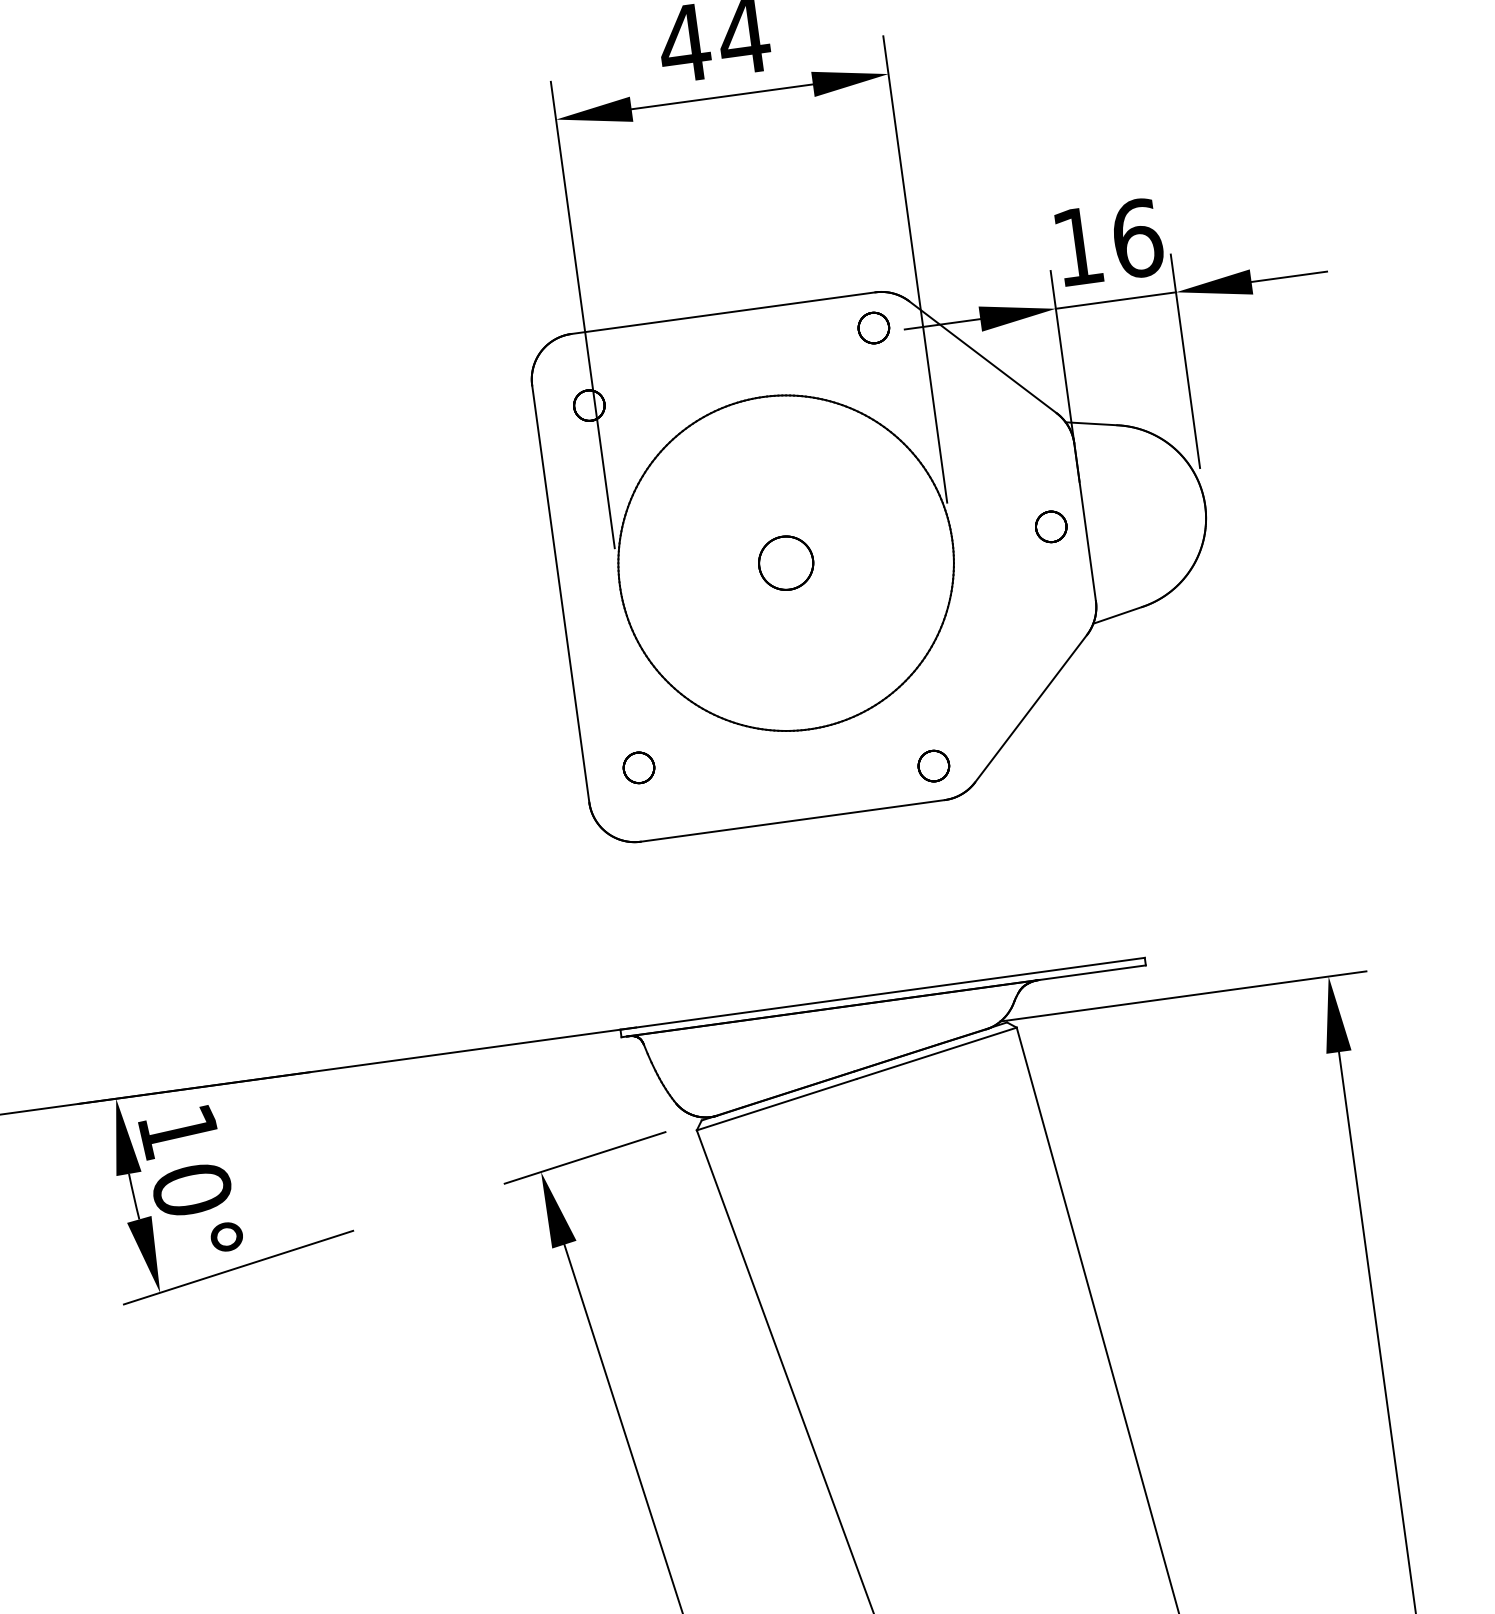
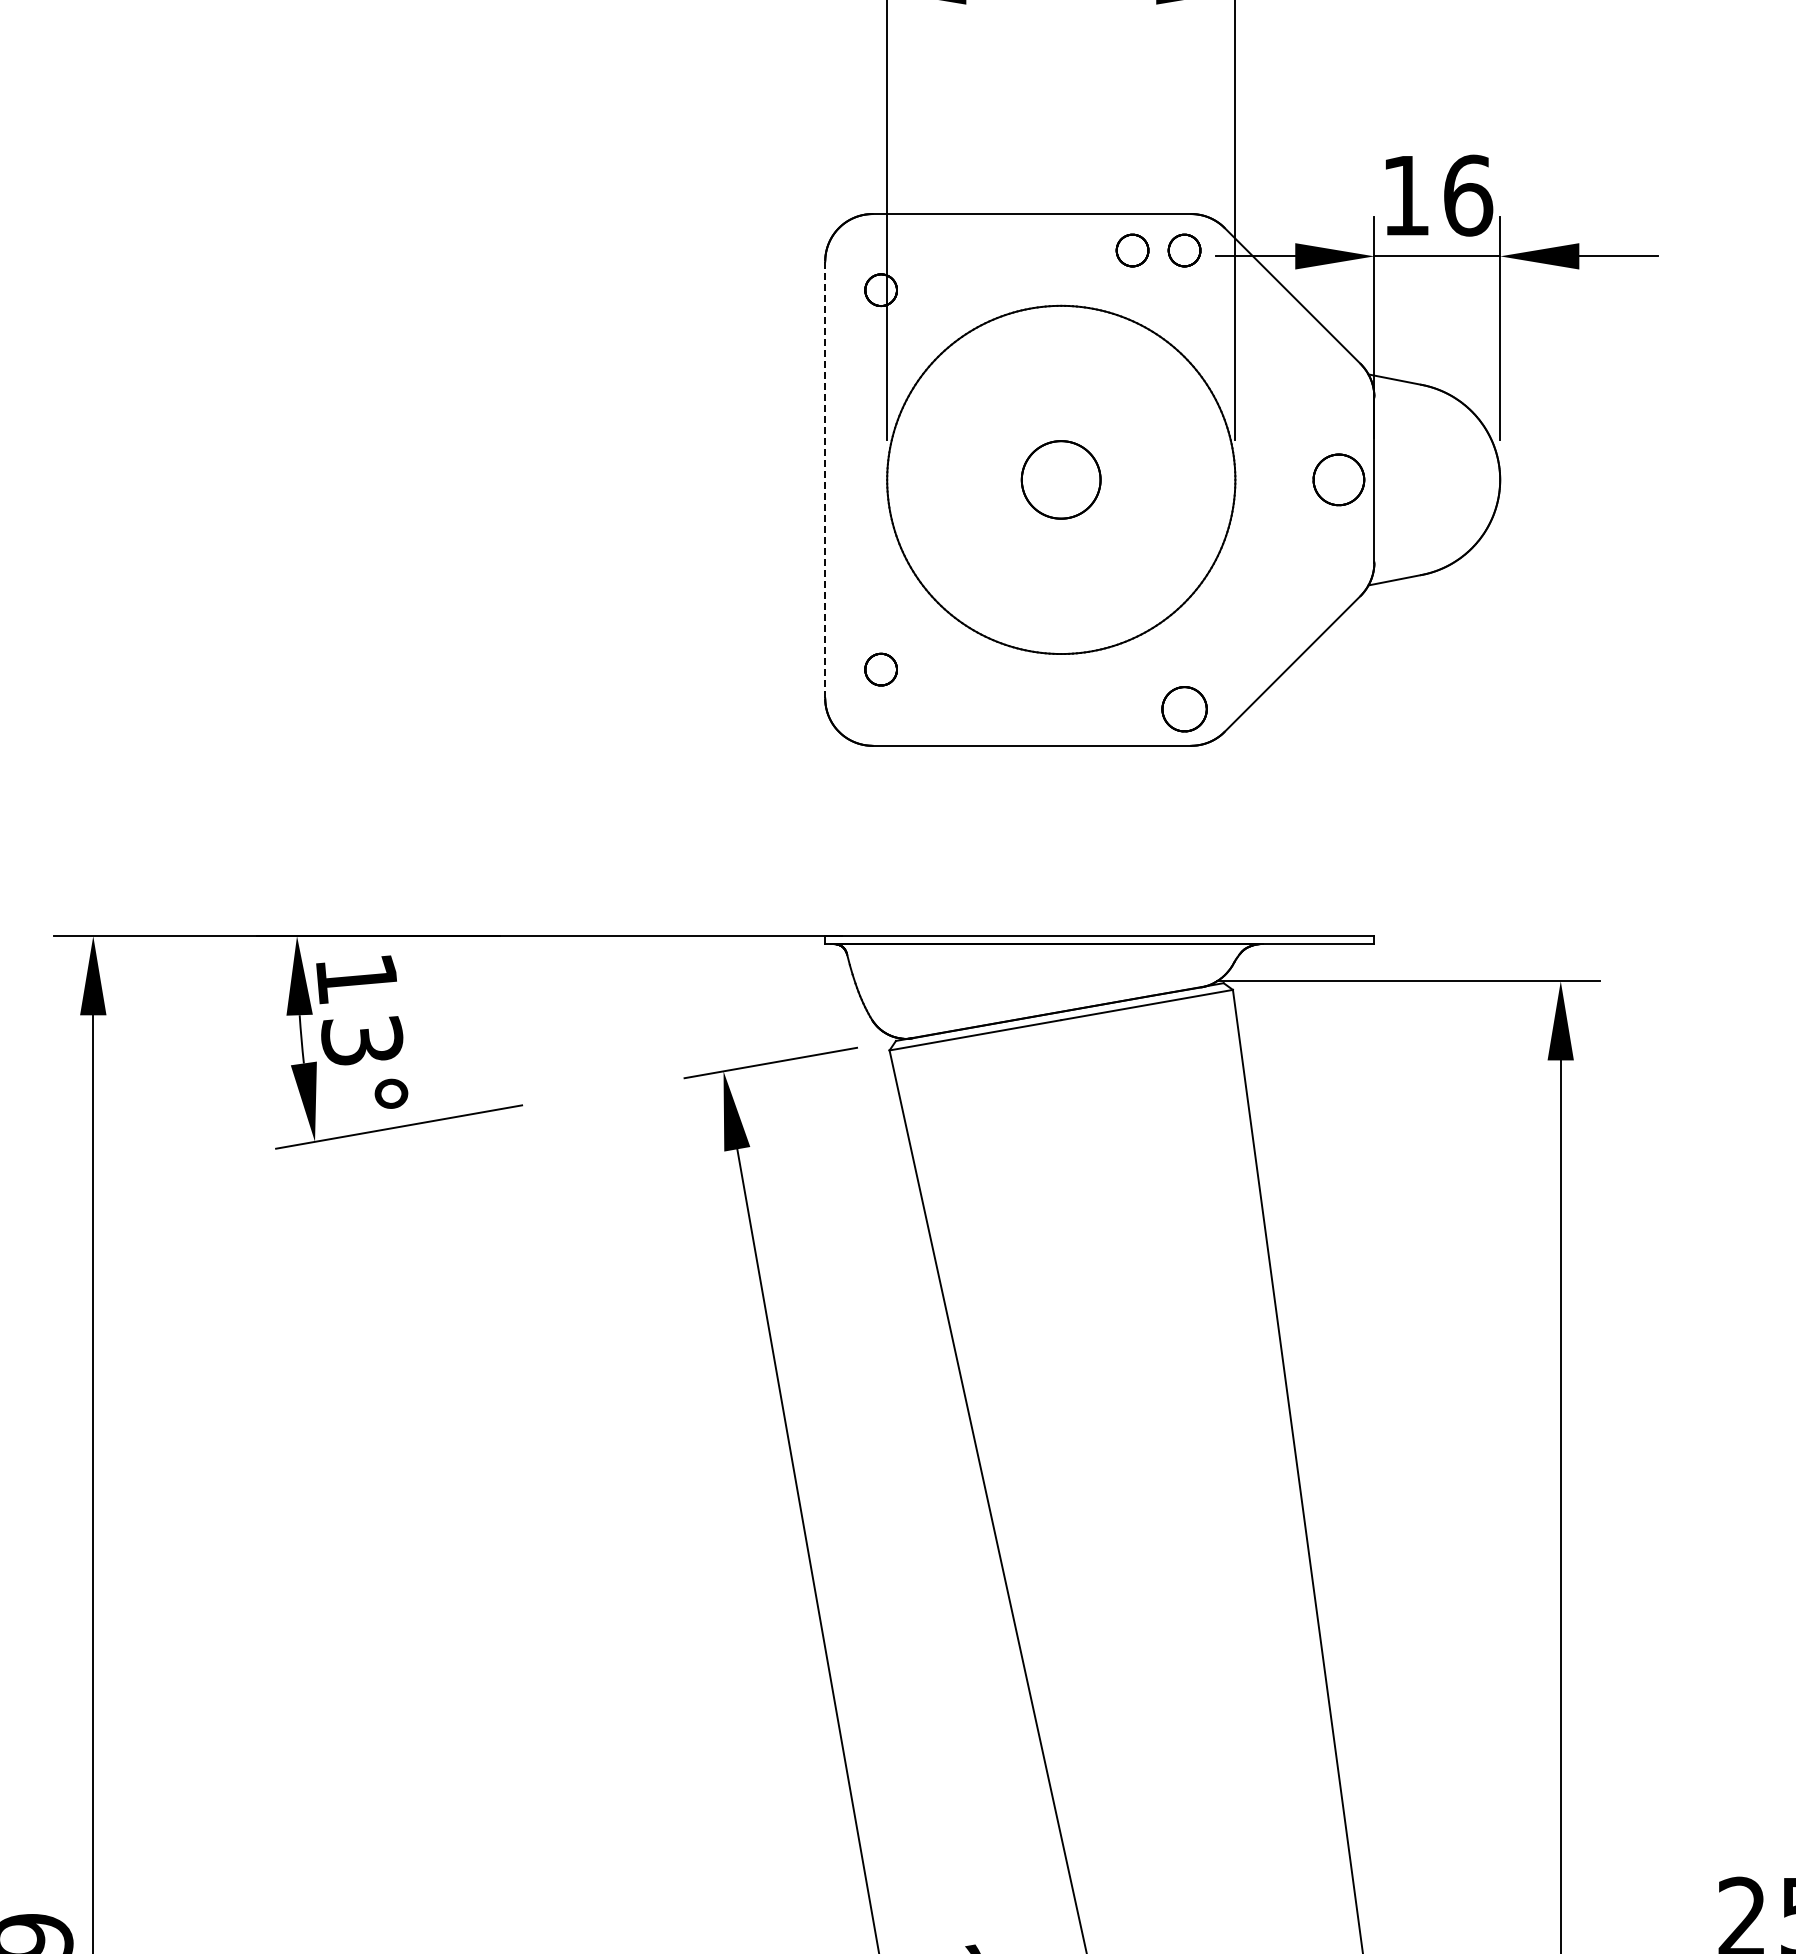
part: (824, 334) -> (1132, 250), added
part: (1050, 526) -> (1338, 479), size x1.6
part: (786, 562) -> (1061, 479), size x1.4
line: (560, 593) -> (825, 479), solid -> dashed
part: (933, 766) -> (1184, 709), size x1.4
text: (192, 1189) -> (362, 1040), 10° -> 13°

